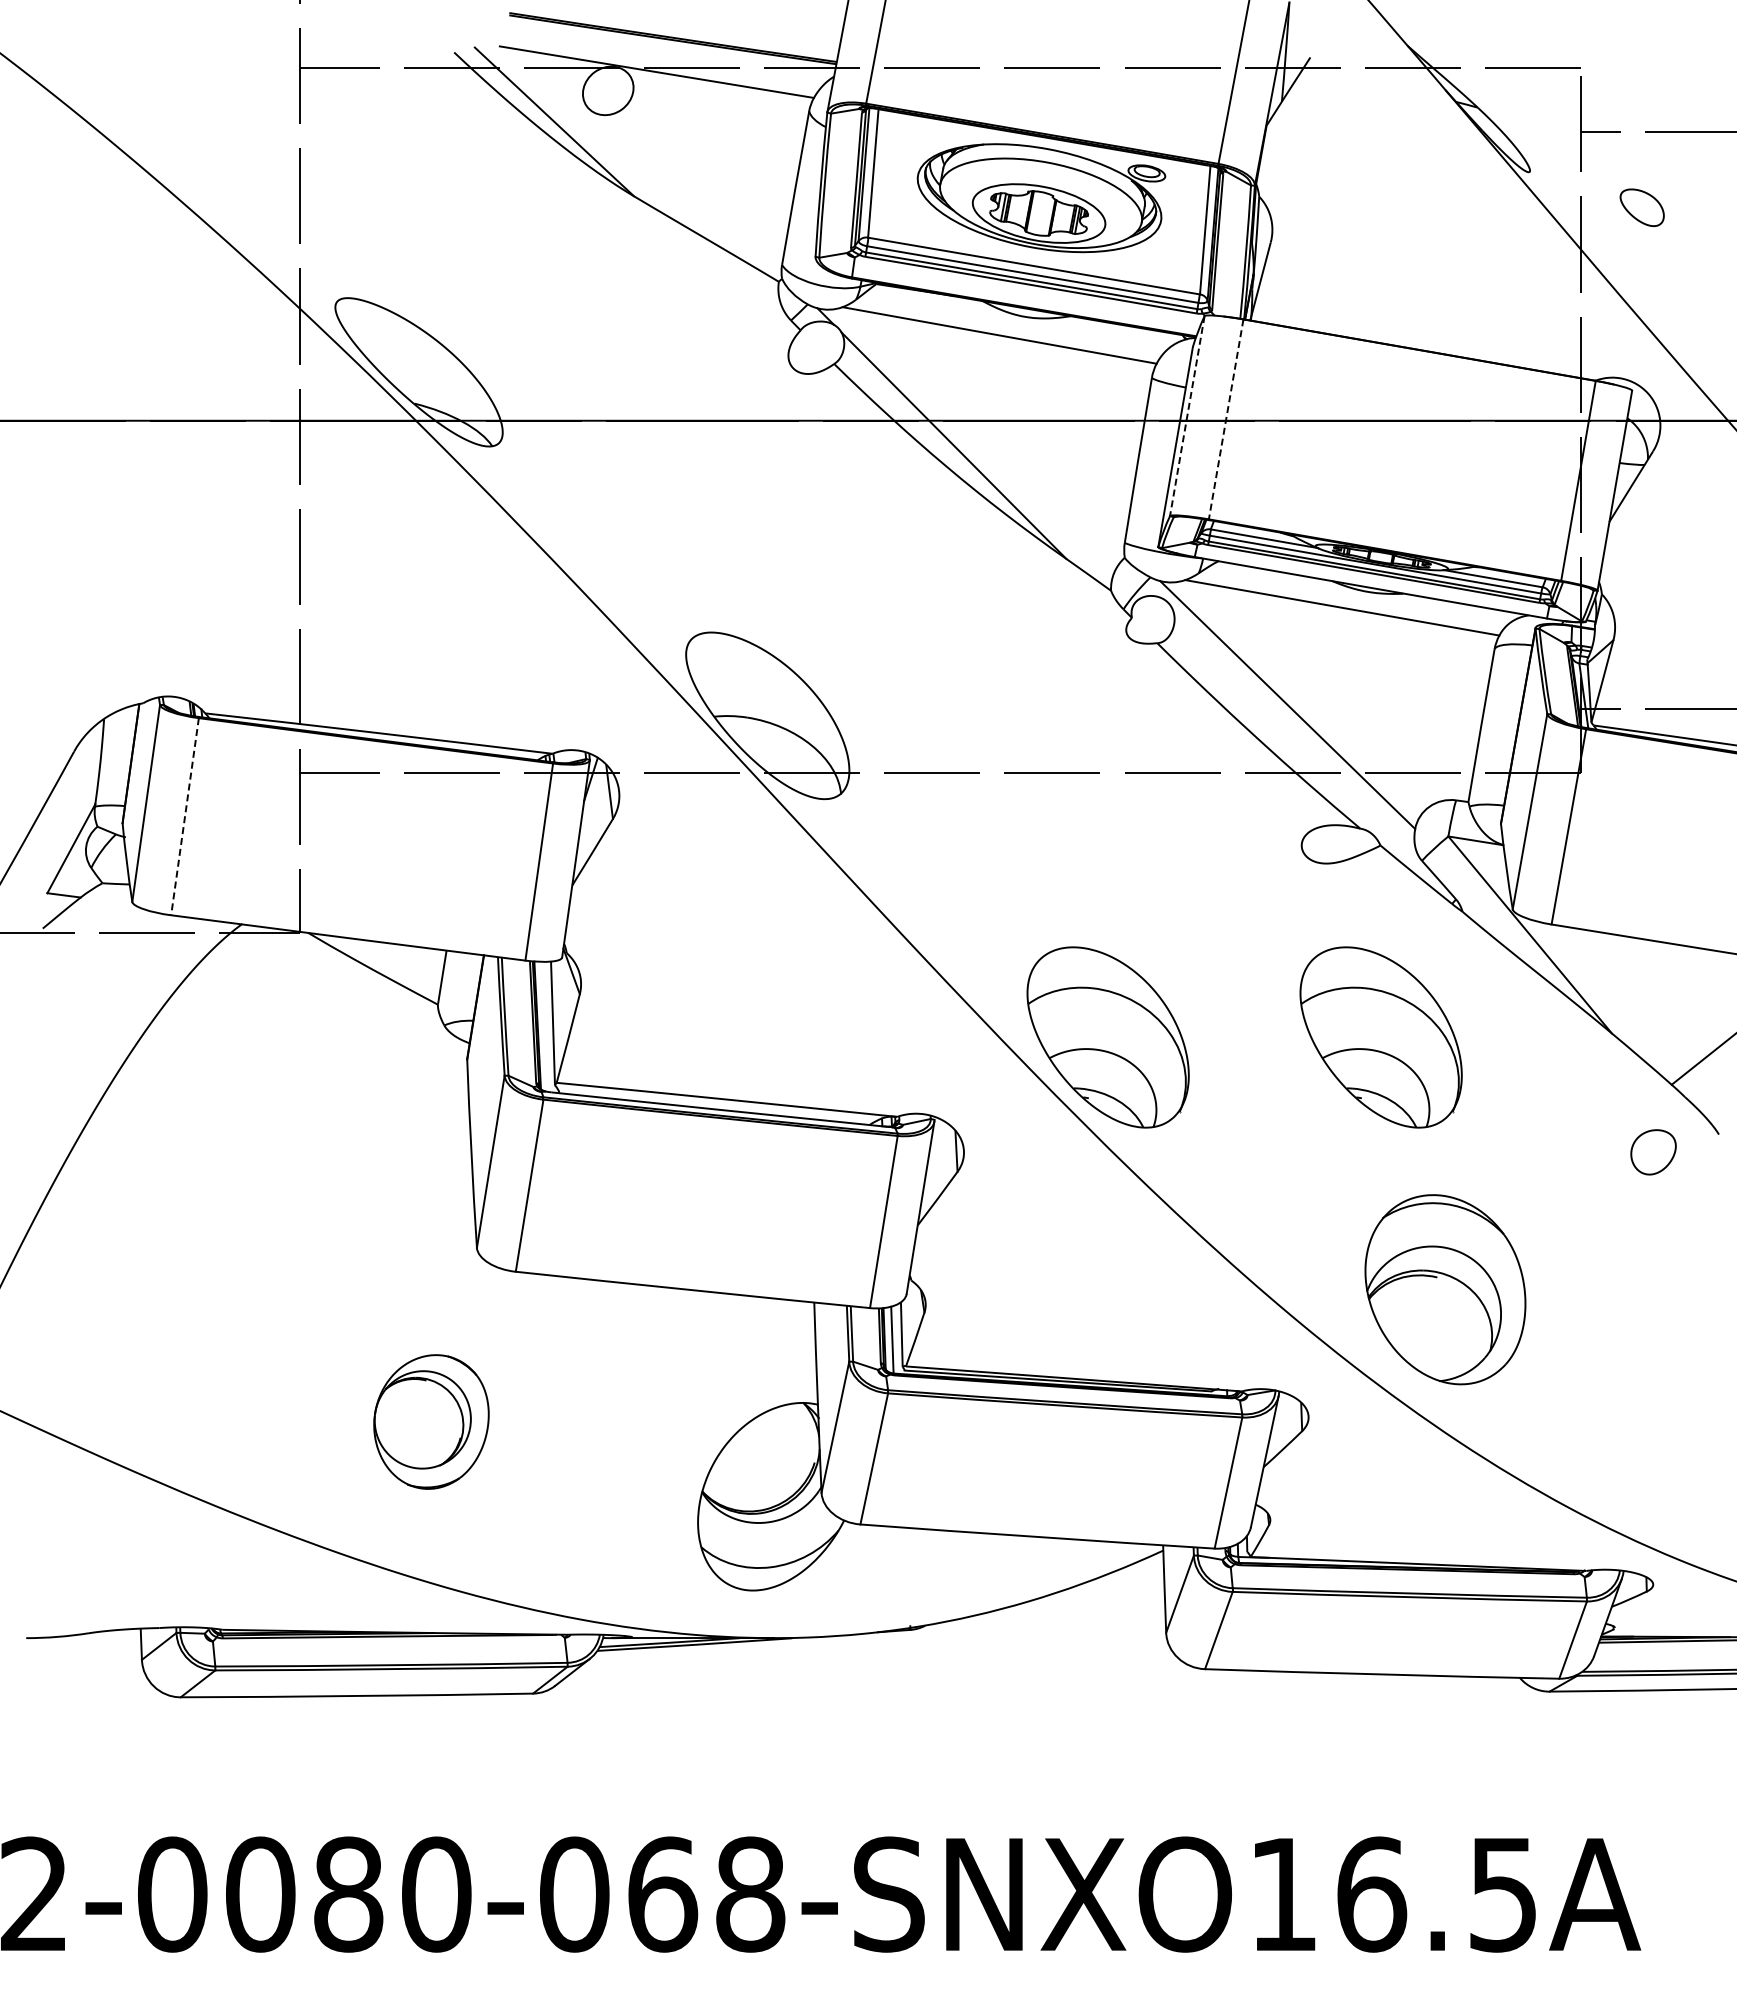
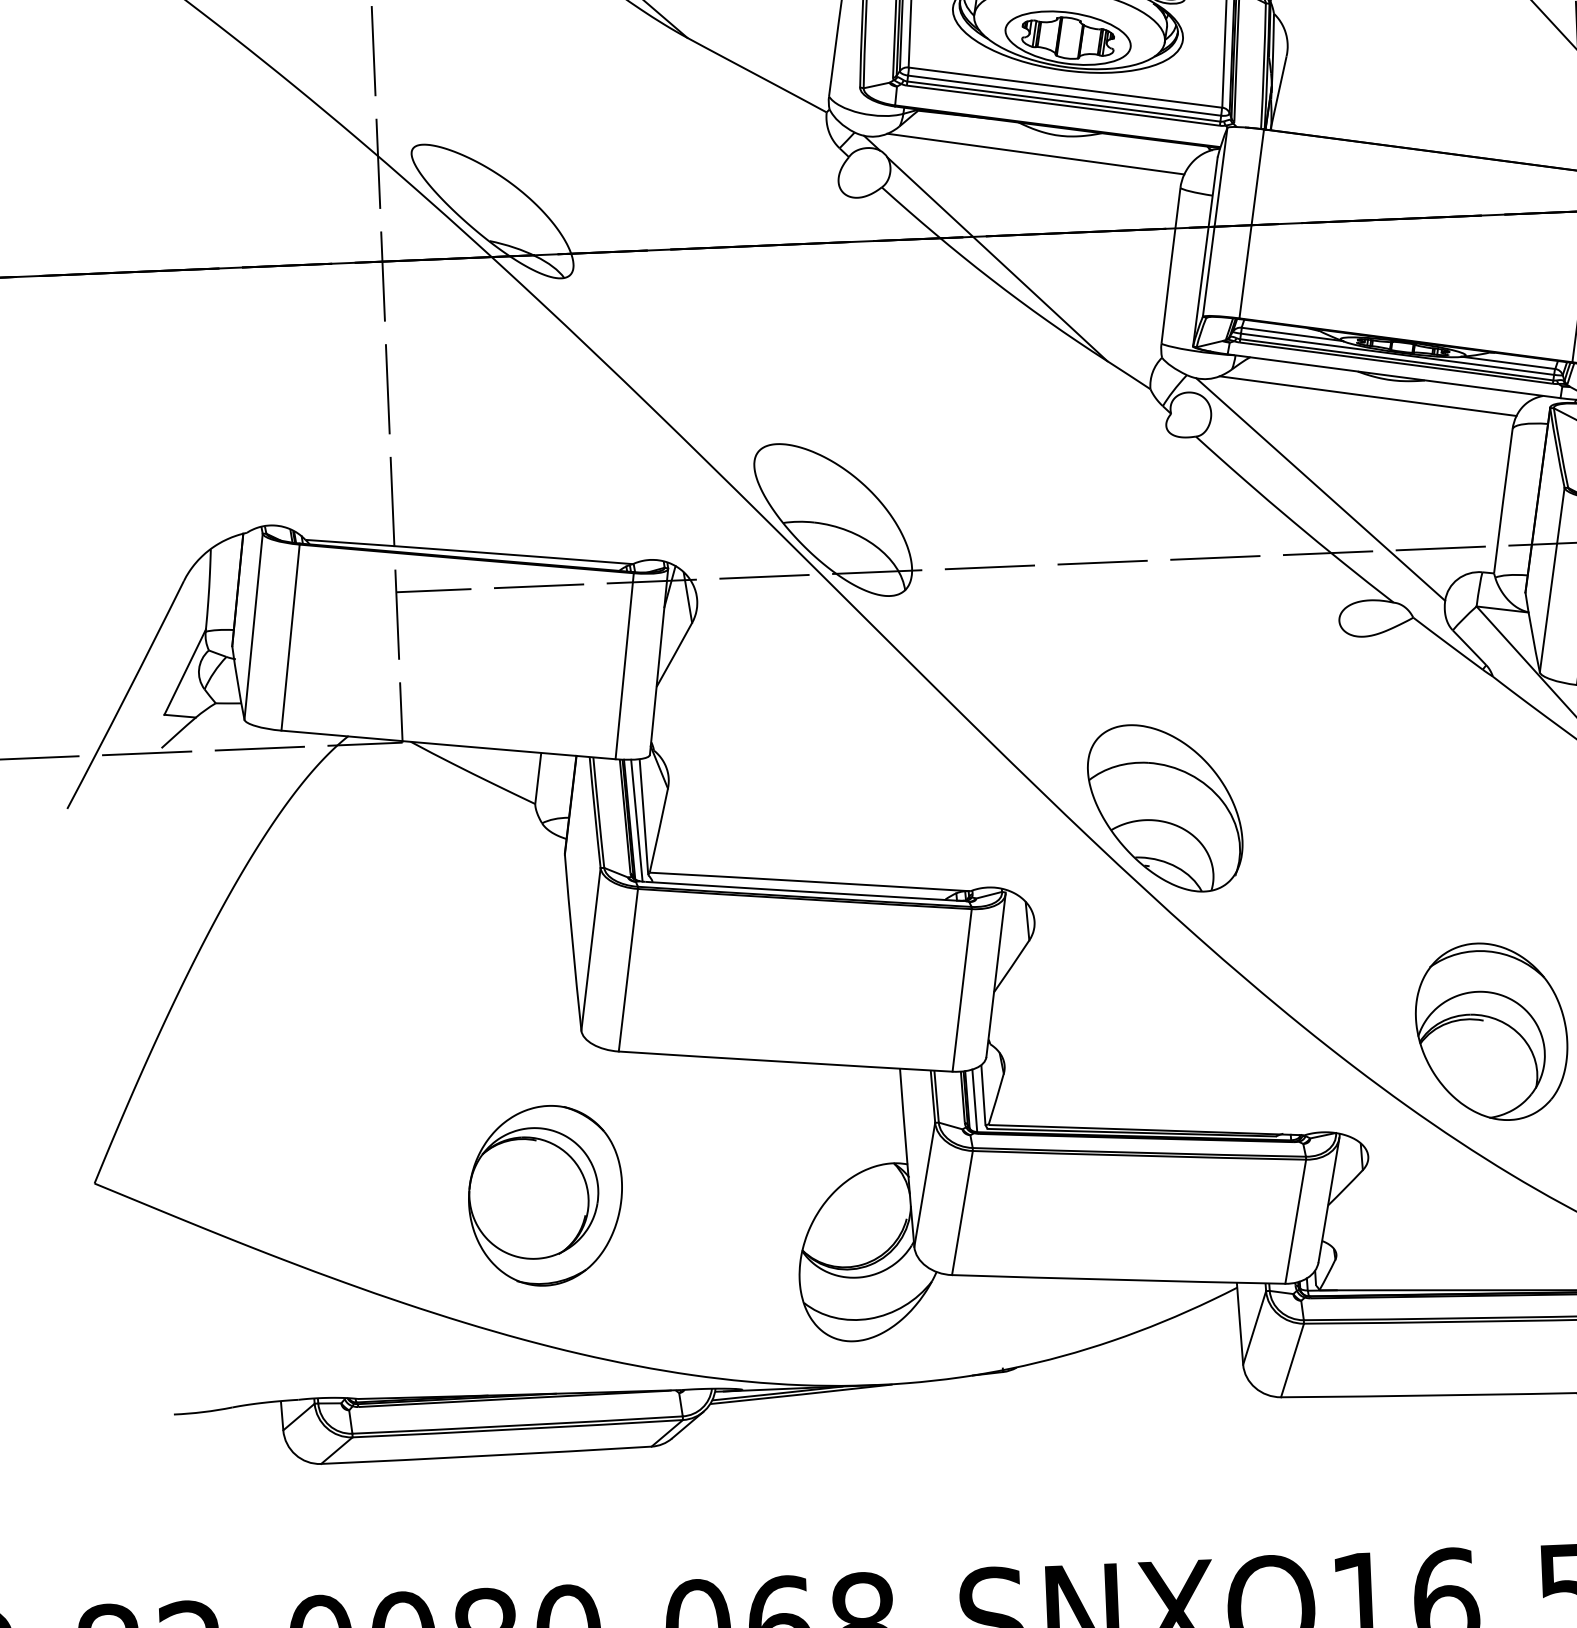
line: (1187, 416) -> (1215, 222), dashed -> solid
line: (1226, 419) -> (1252, 224), dashed -> solid
line: (185, 816) -> (291, 637), dashed -> solid
line: (544, 1026) -> (636, 820), added
part: (1380, 1037) -> (1420, 797), removed
part: (431, 1421) -> (545, 1195), size x1.43

